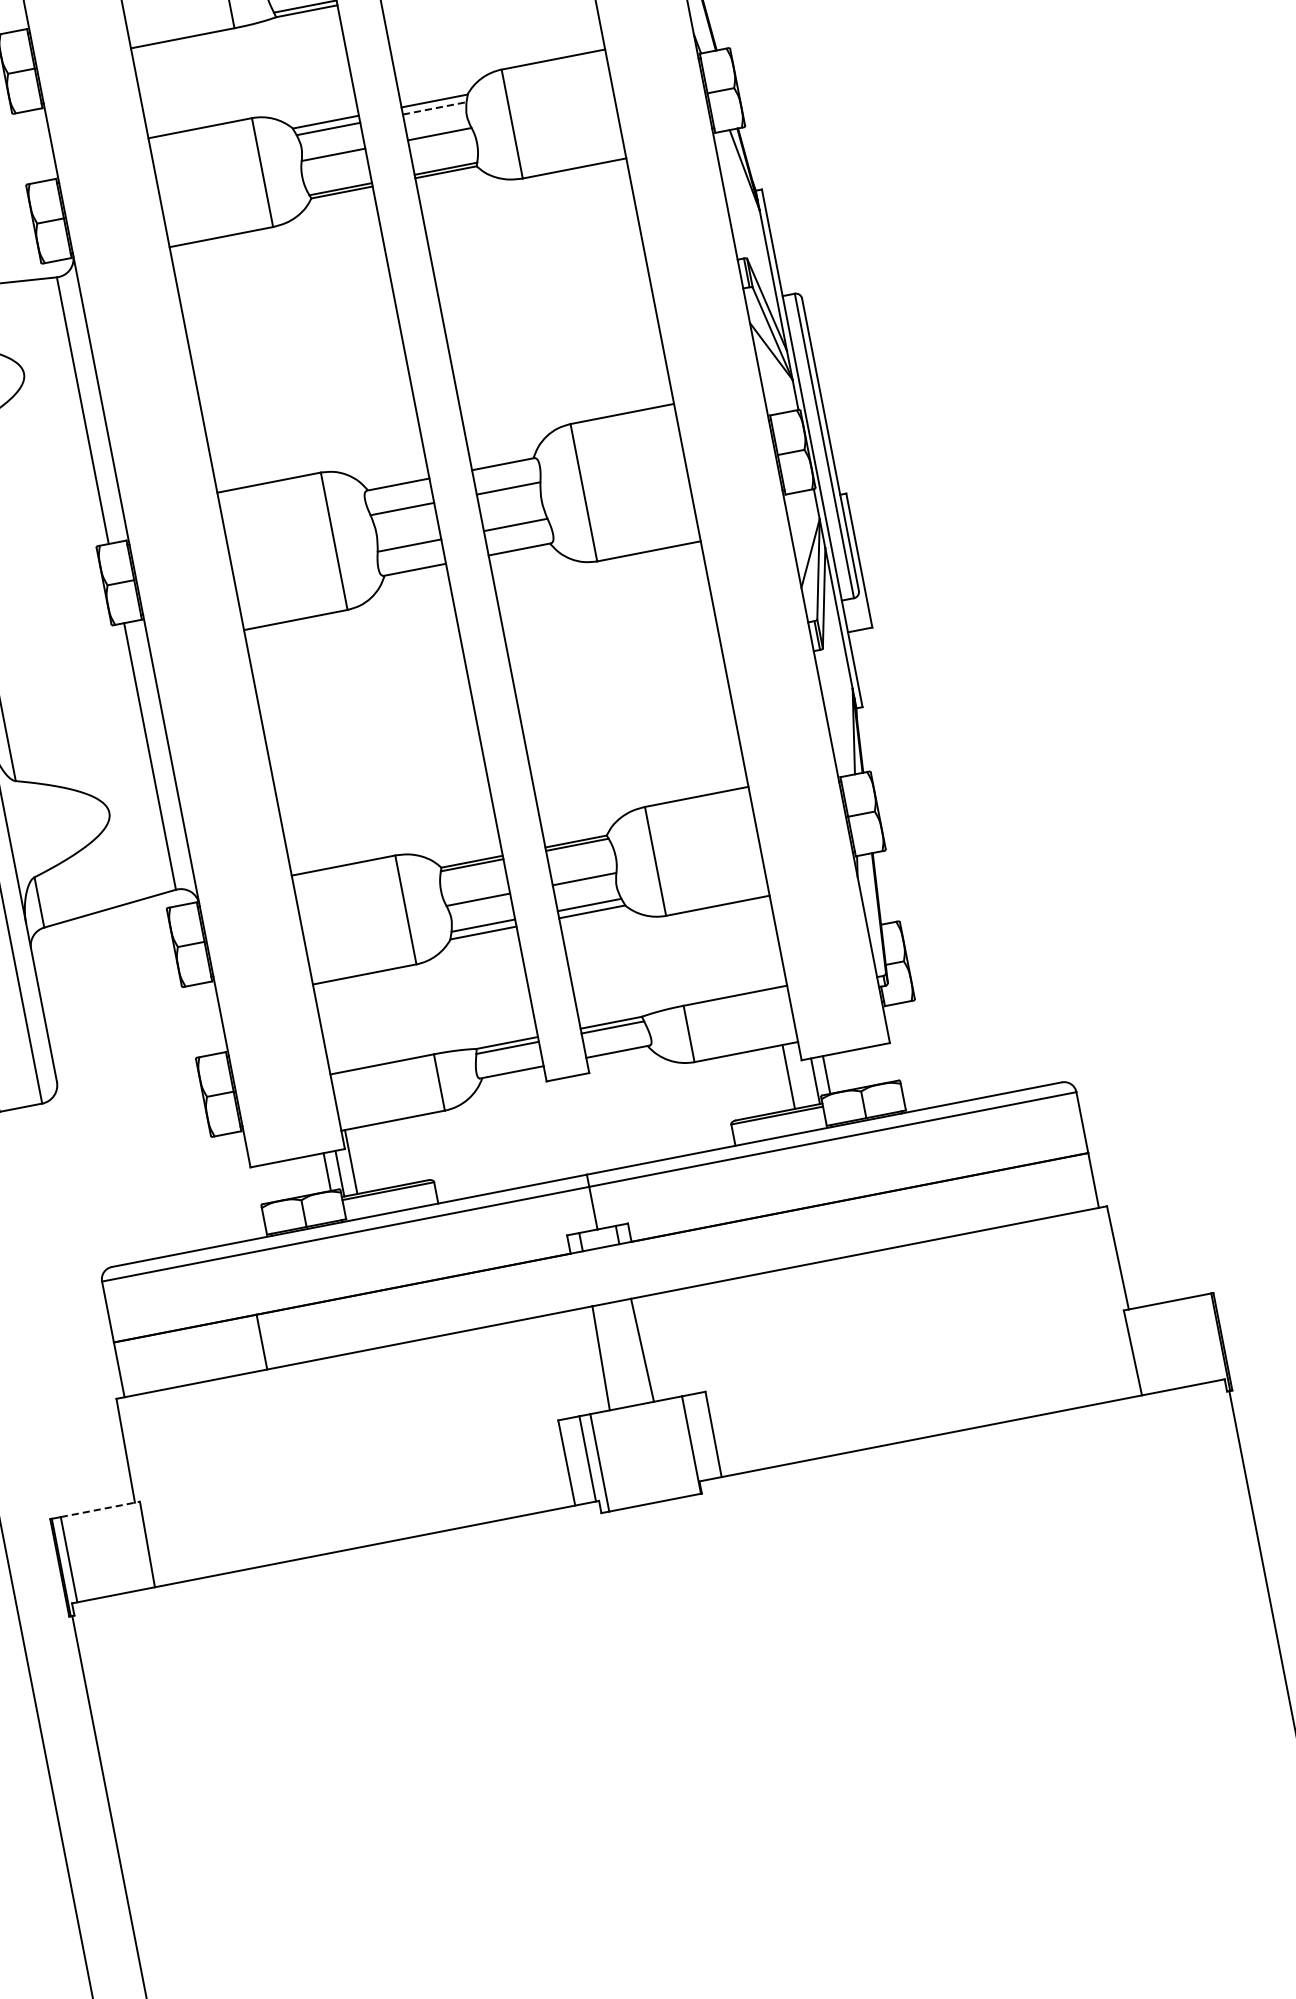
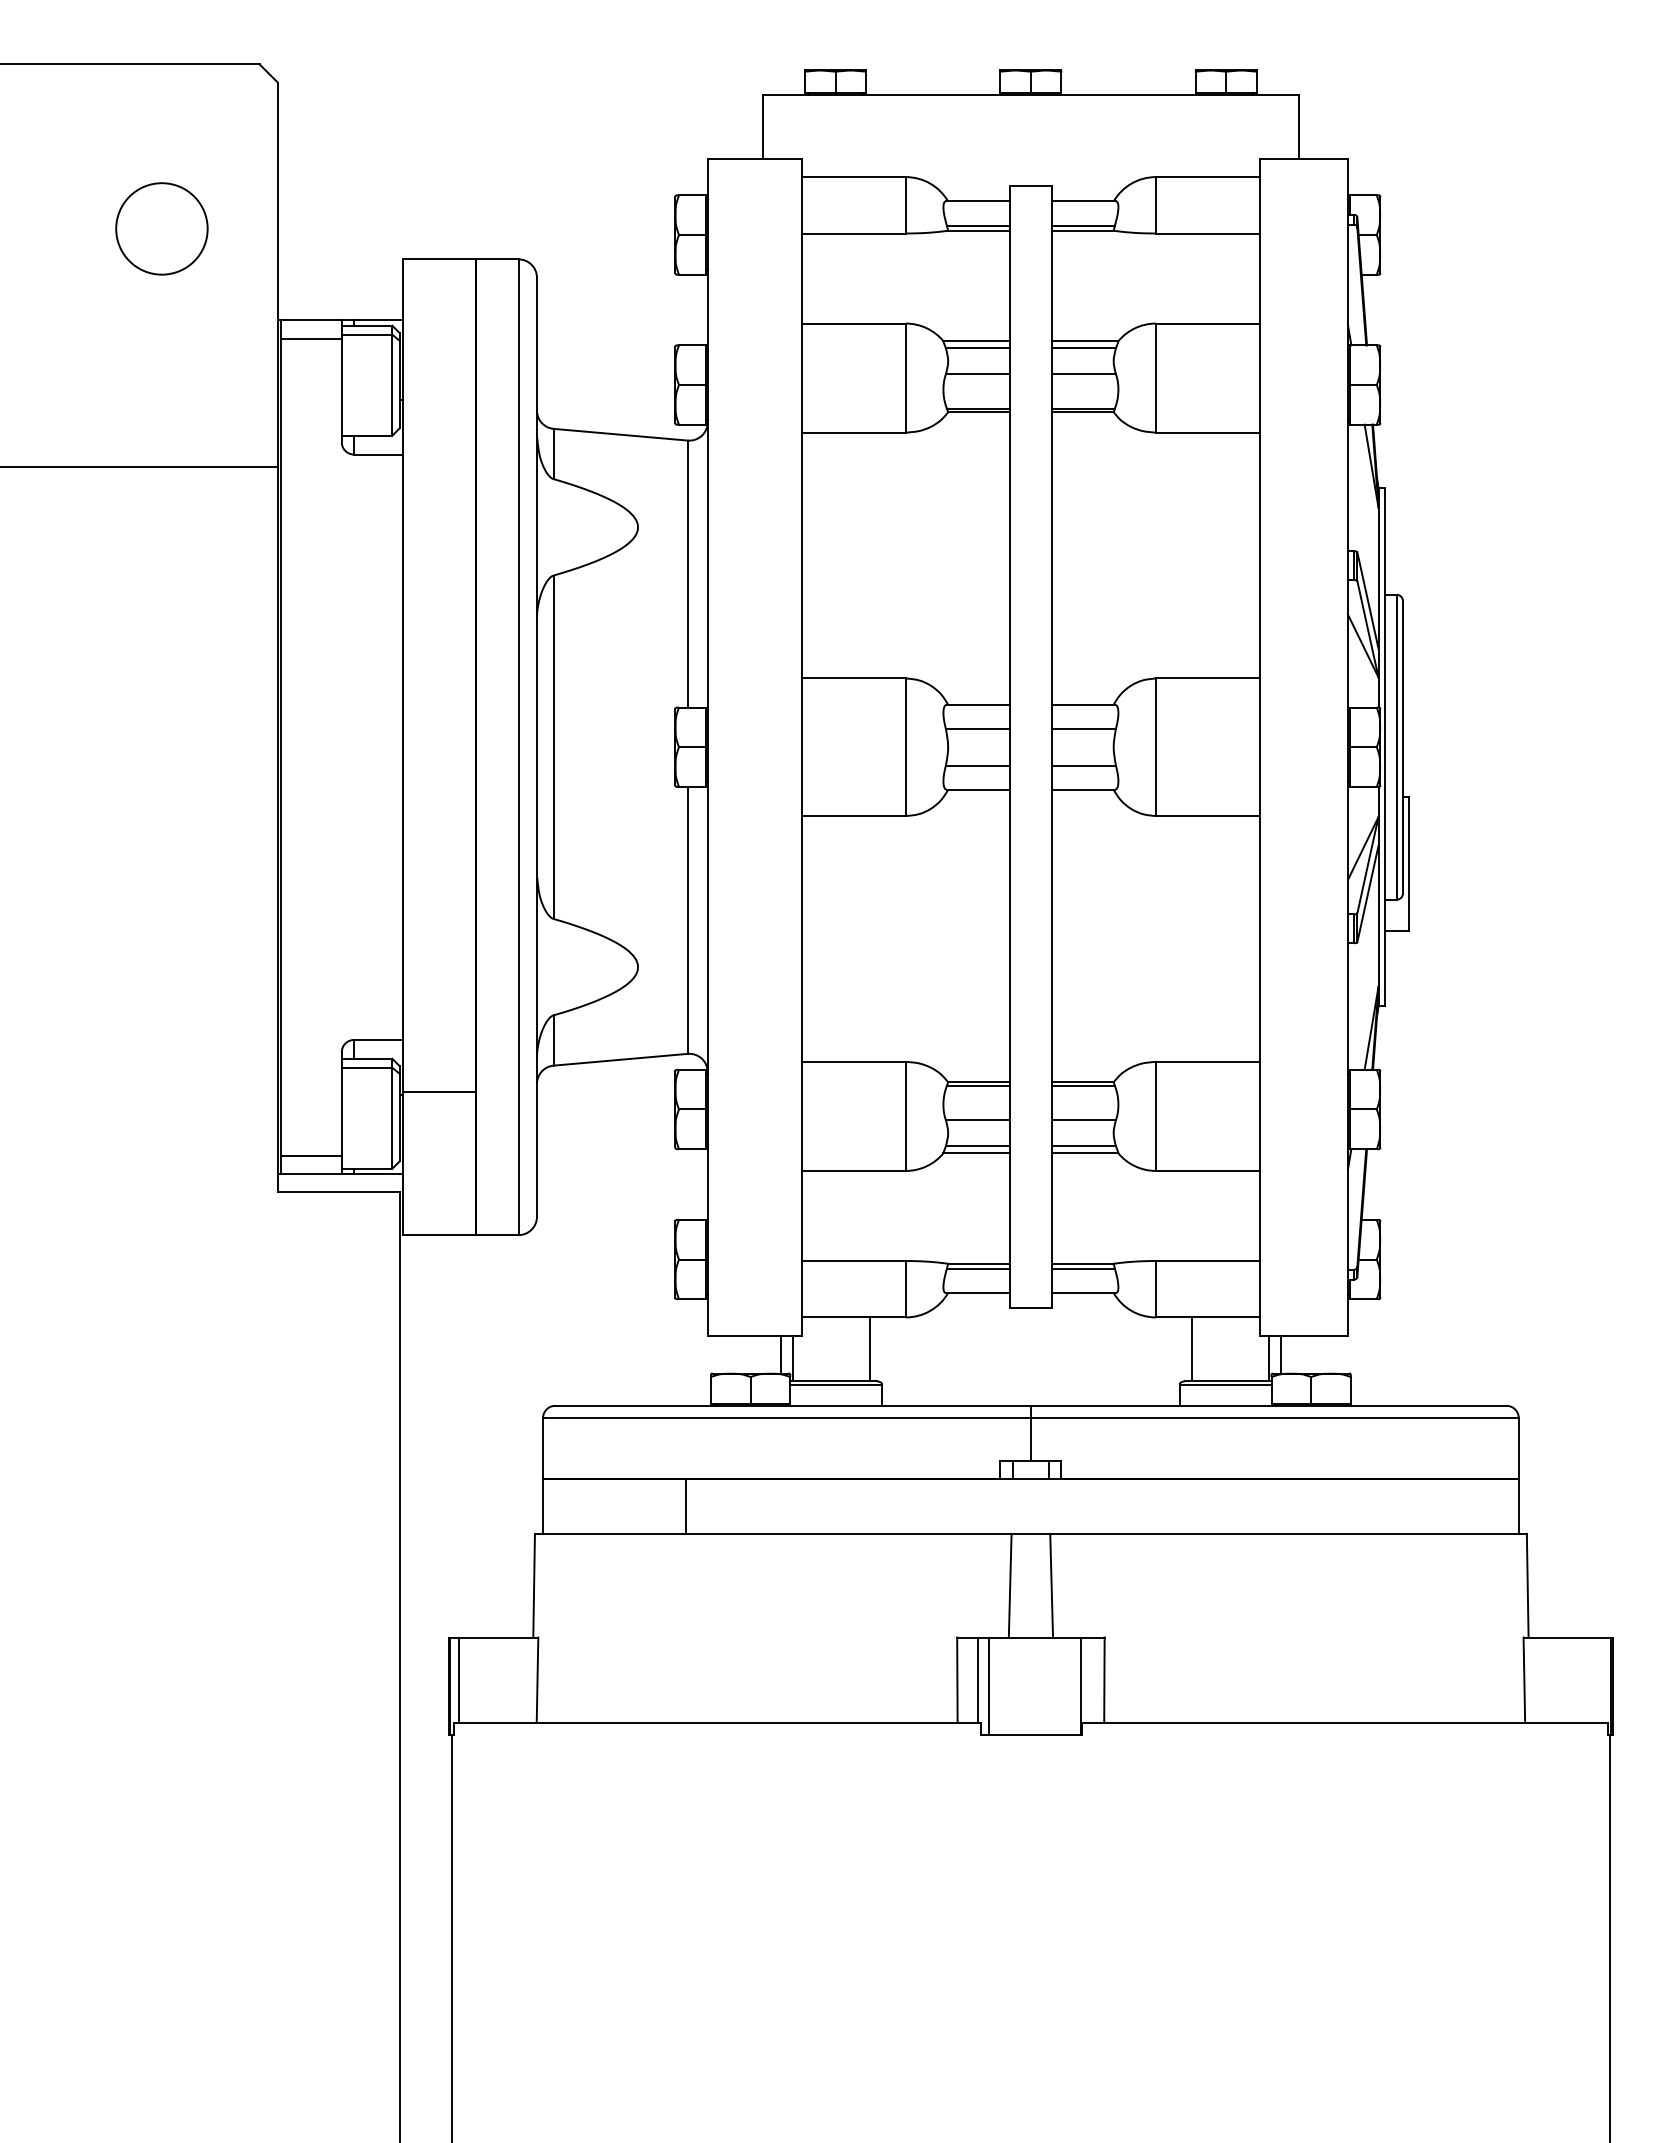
line: (435, 108) -> (1084, 348), dashed -> solid
line: (789, 1076) -> (1192, 1349), moved
line: (350, 1162) -> (869, 1349), moved
line: (100, 1509) -> (498, 1637), dashed -> solid

